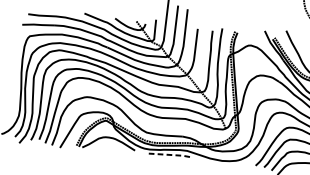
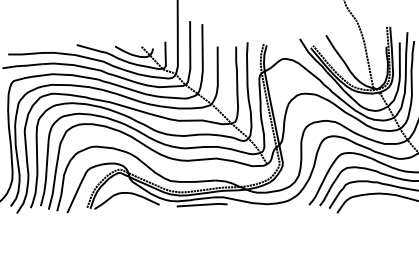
line: (169, 154) -> (202, 204), dashed -> solid

